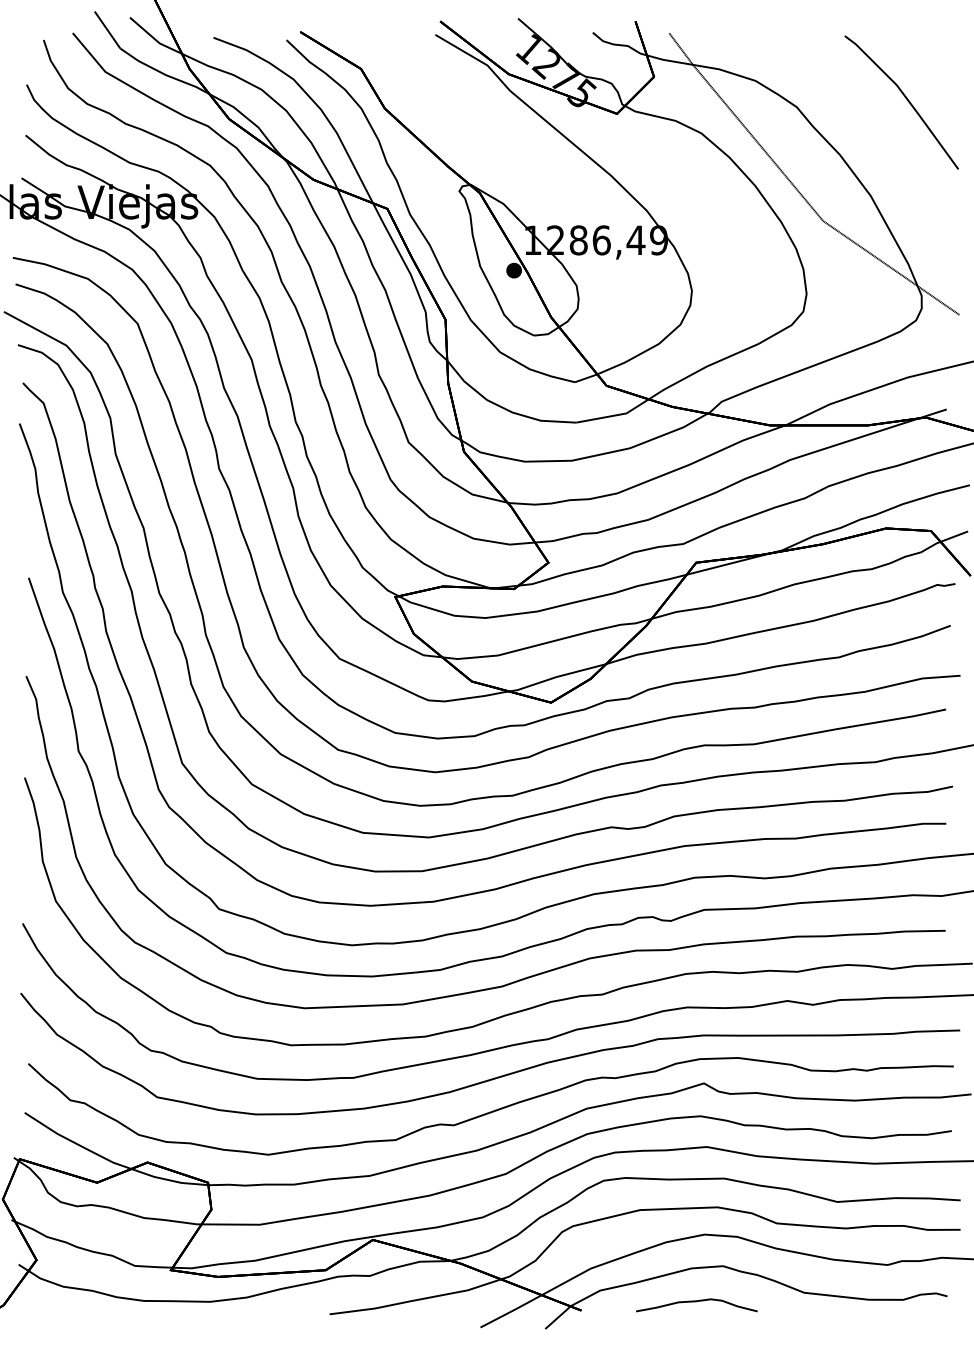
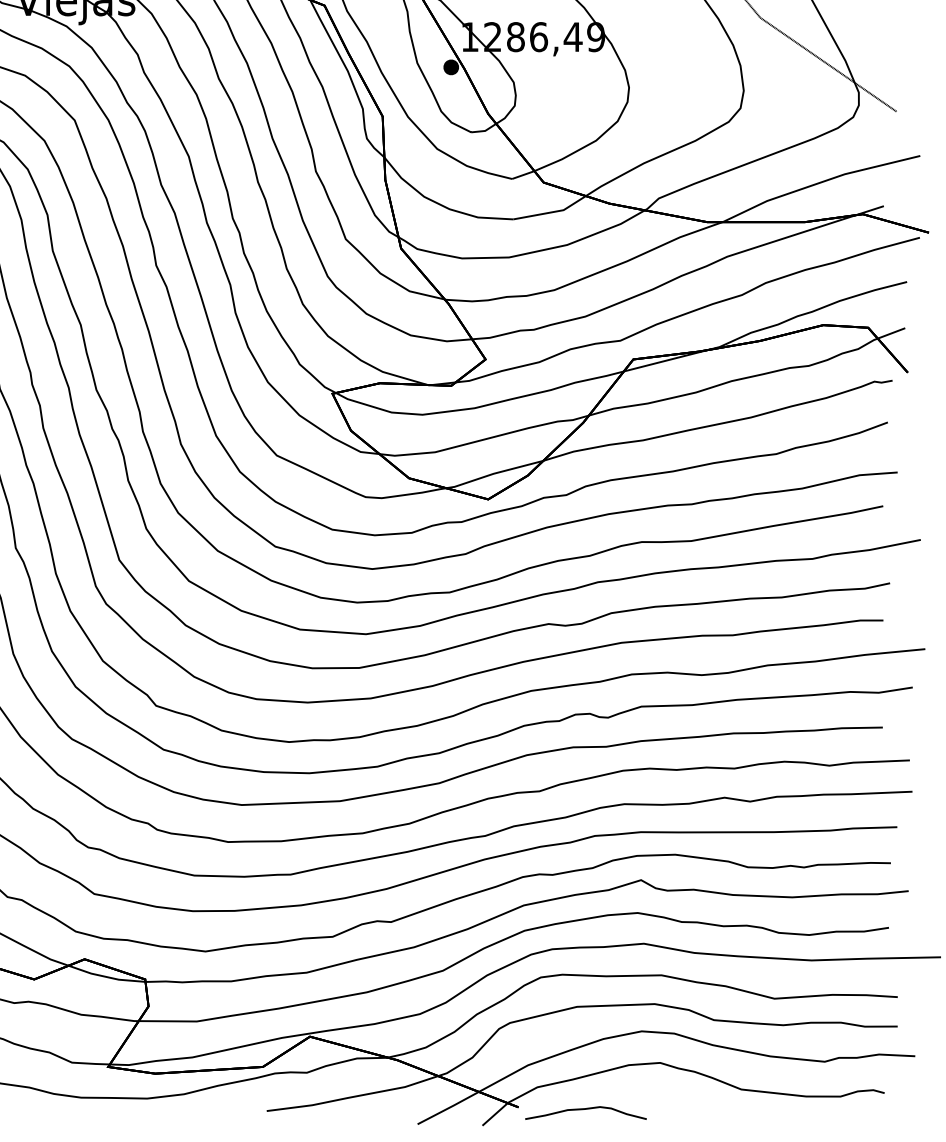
curve: (696, 1302) -> (585, 1110), moved

